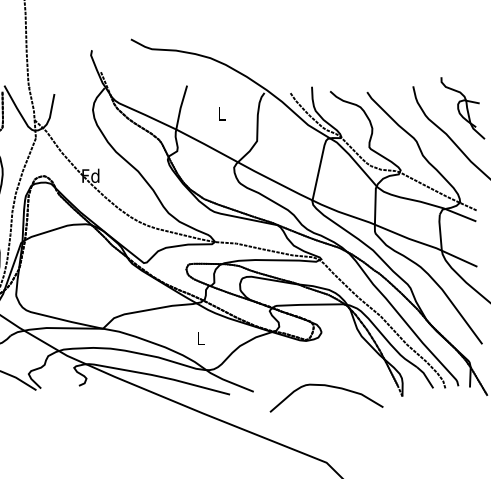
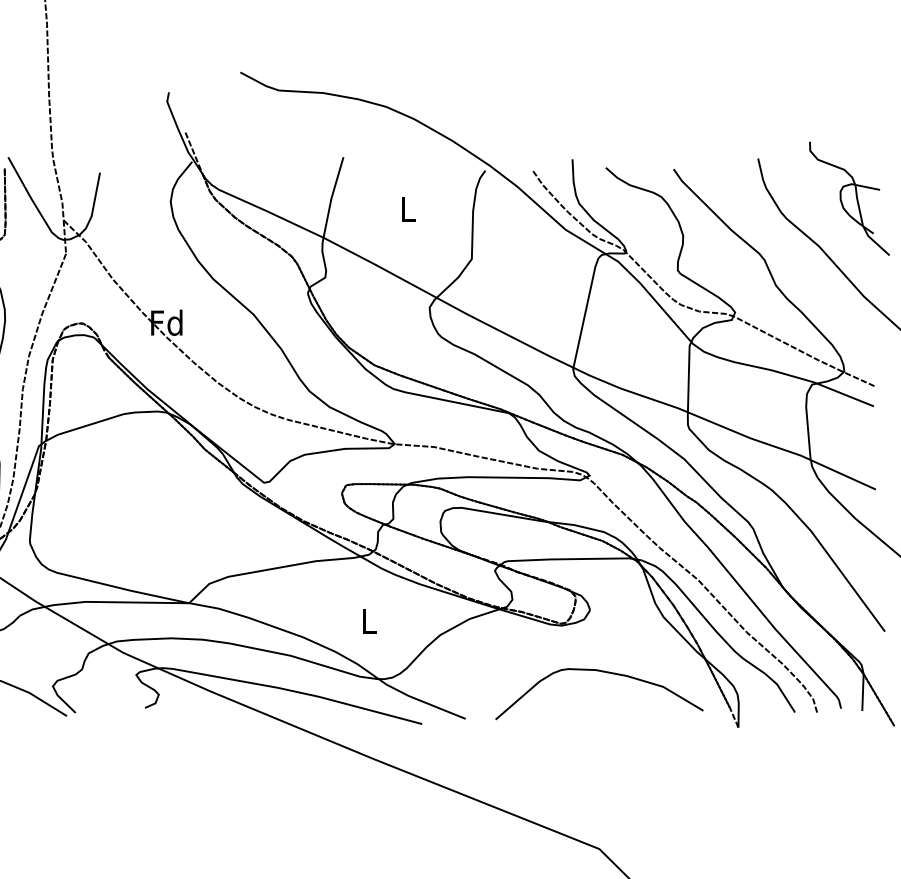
curve: (330, 387) -> (606, 674), moved

